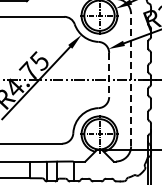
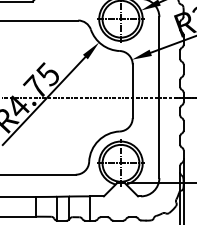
line: (109, 75) -> (133, 91), dashed -> solid
line: (131, 79) -> (159, 96), dashed -> solid

